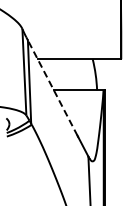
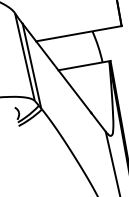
line: (52, 88) -> (56, 68), dashed -> solid

